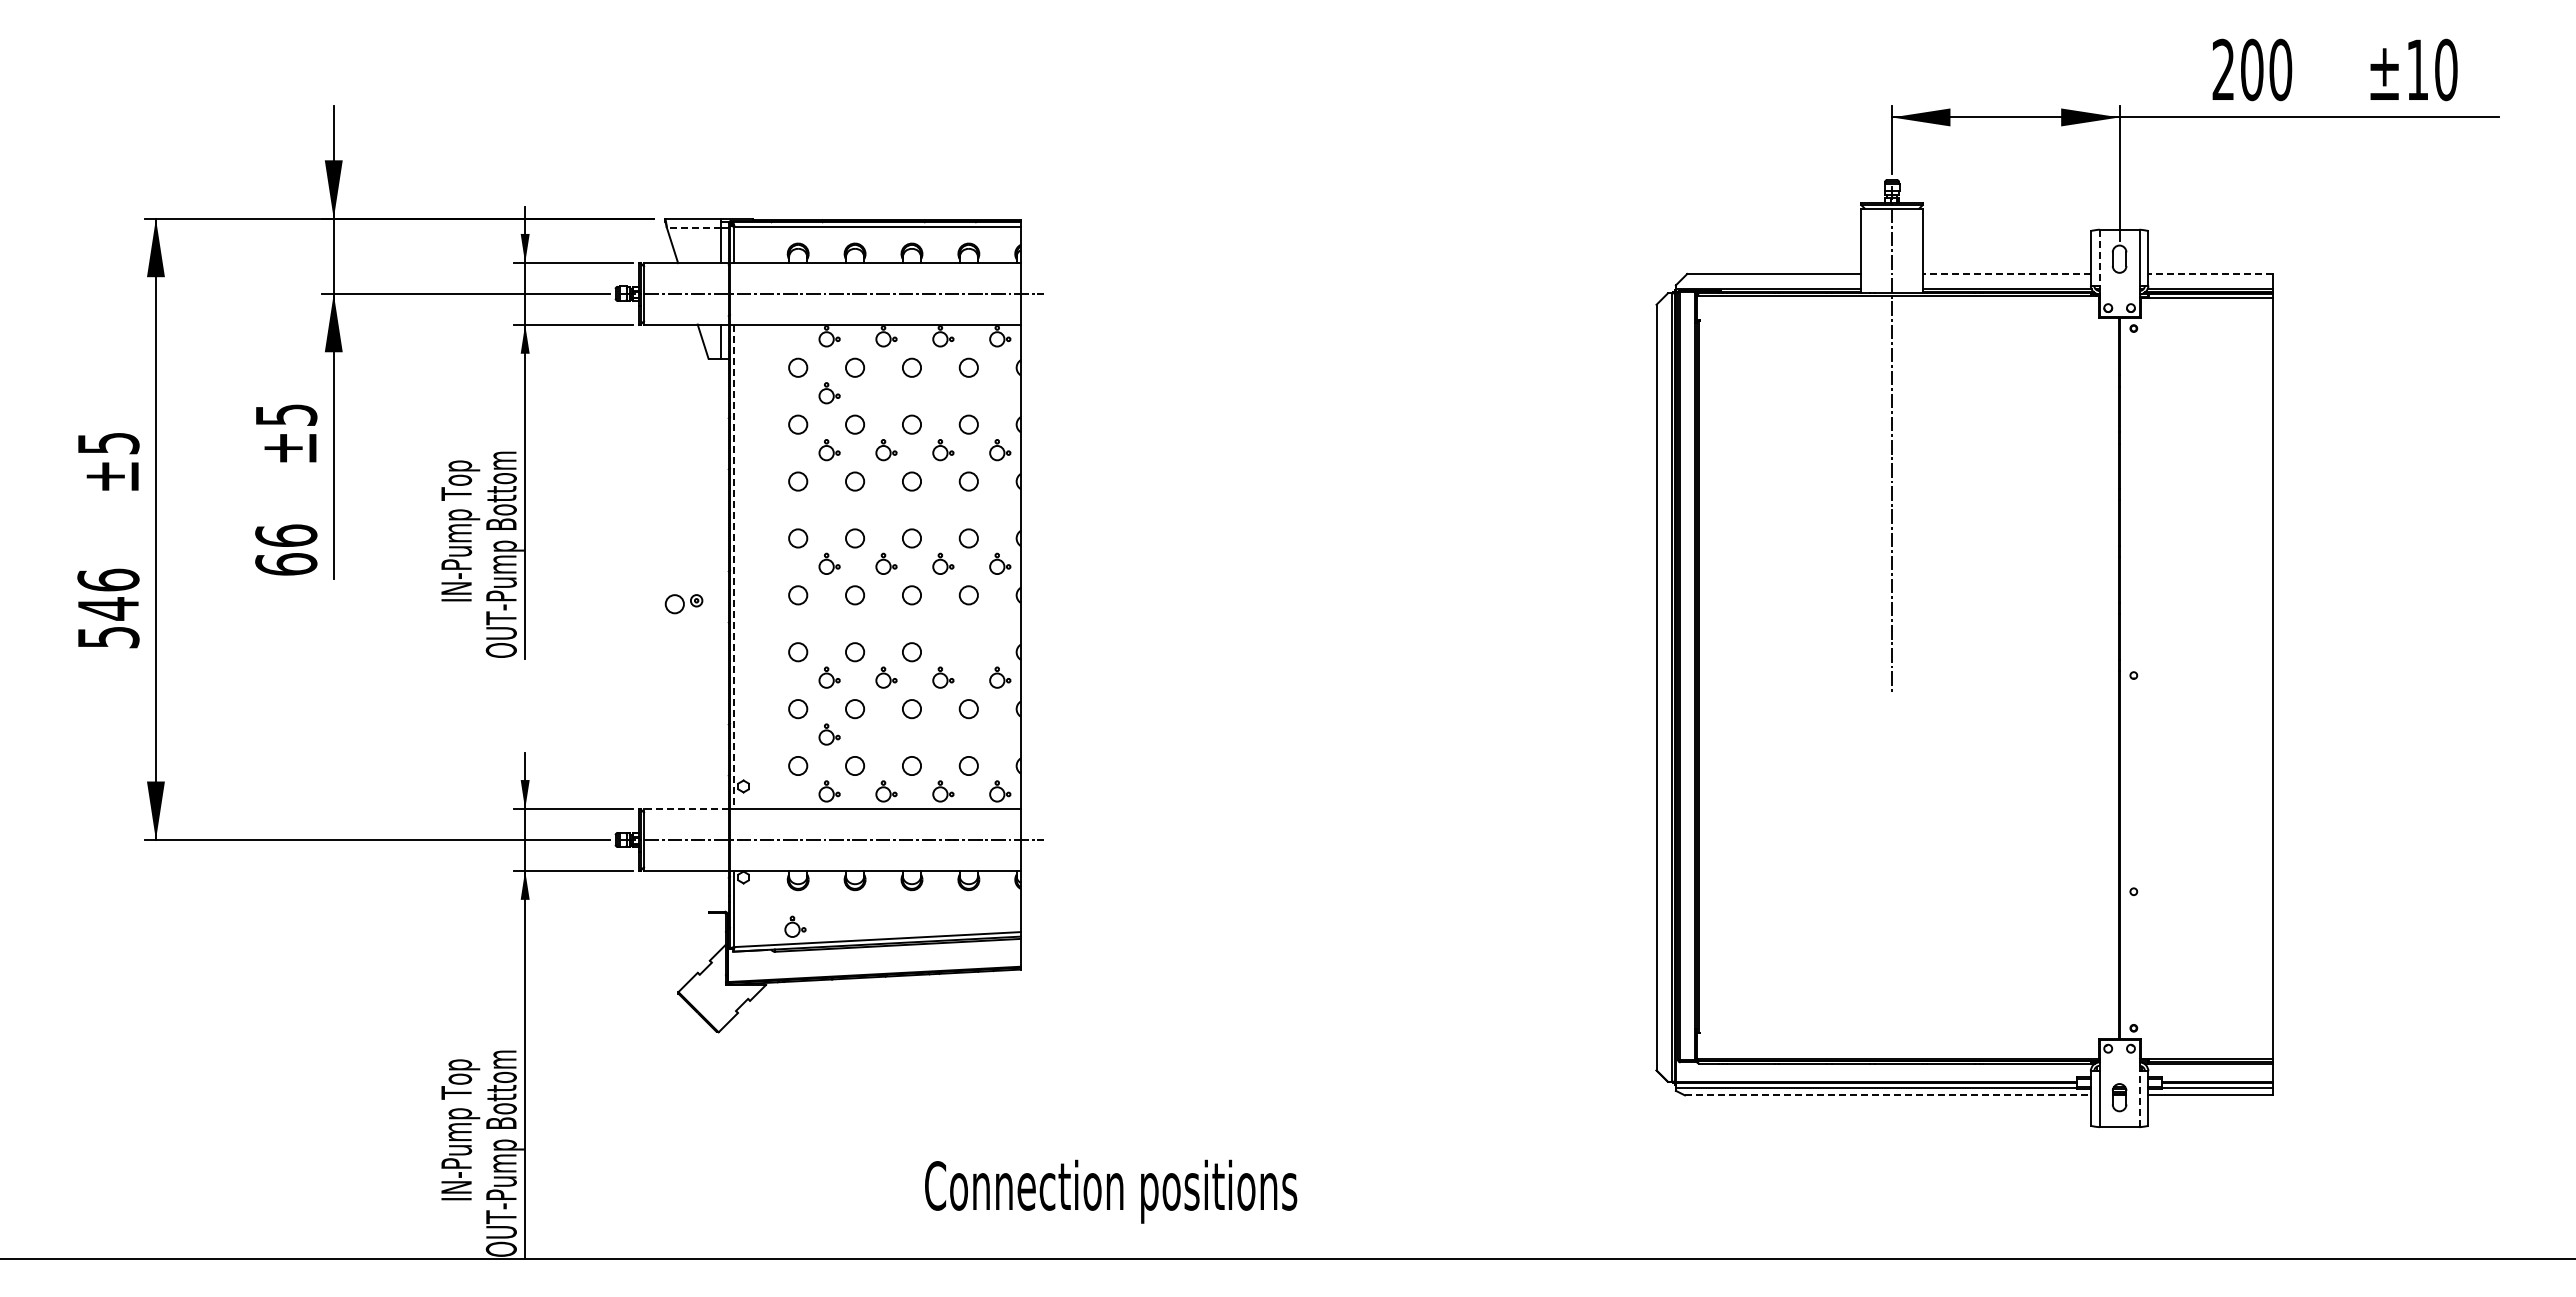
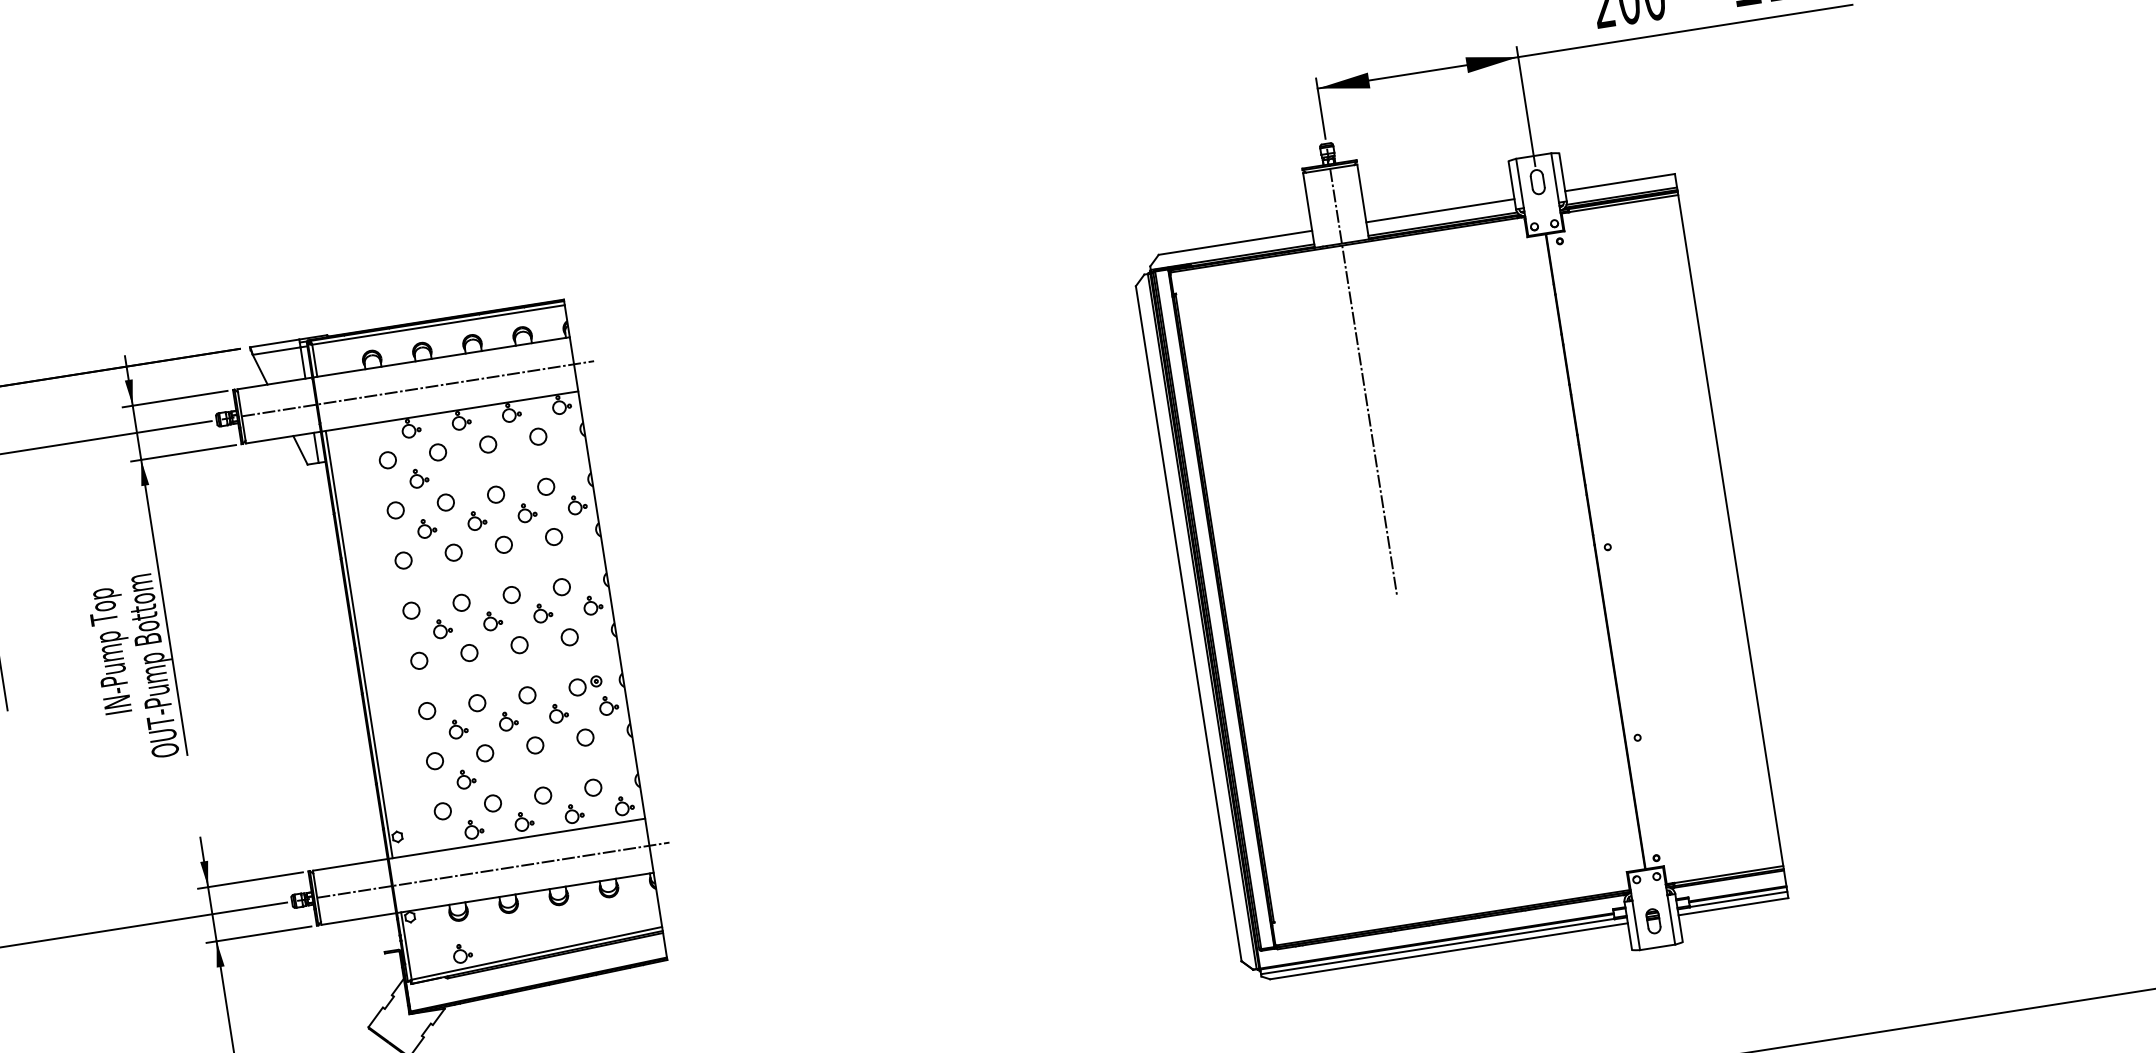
line: (693, 227) -> (276, 351), dashed -> solid
line: (2099, 257) -> (1519, 183), dashed -> solid
line: (2006, 273) -> (1440, 210), dashed -> solid
line: (2210, 273) -> (1619, 182), dashed -> solid
line: (734, 567) -> (359, 645), dashed -> solid
part: (683, 604) -> (585, 686), moved
line: (685, 809) -> (349, 865), dashed -> solid
line: (1887, 1095) -> (1448, 951), dashed -> solid
line: (2139, 1099) -> (1671, 920), dashed -> solid

